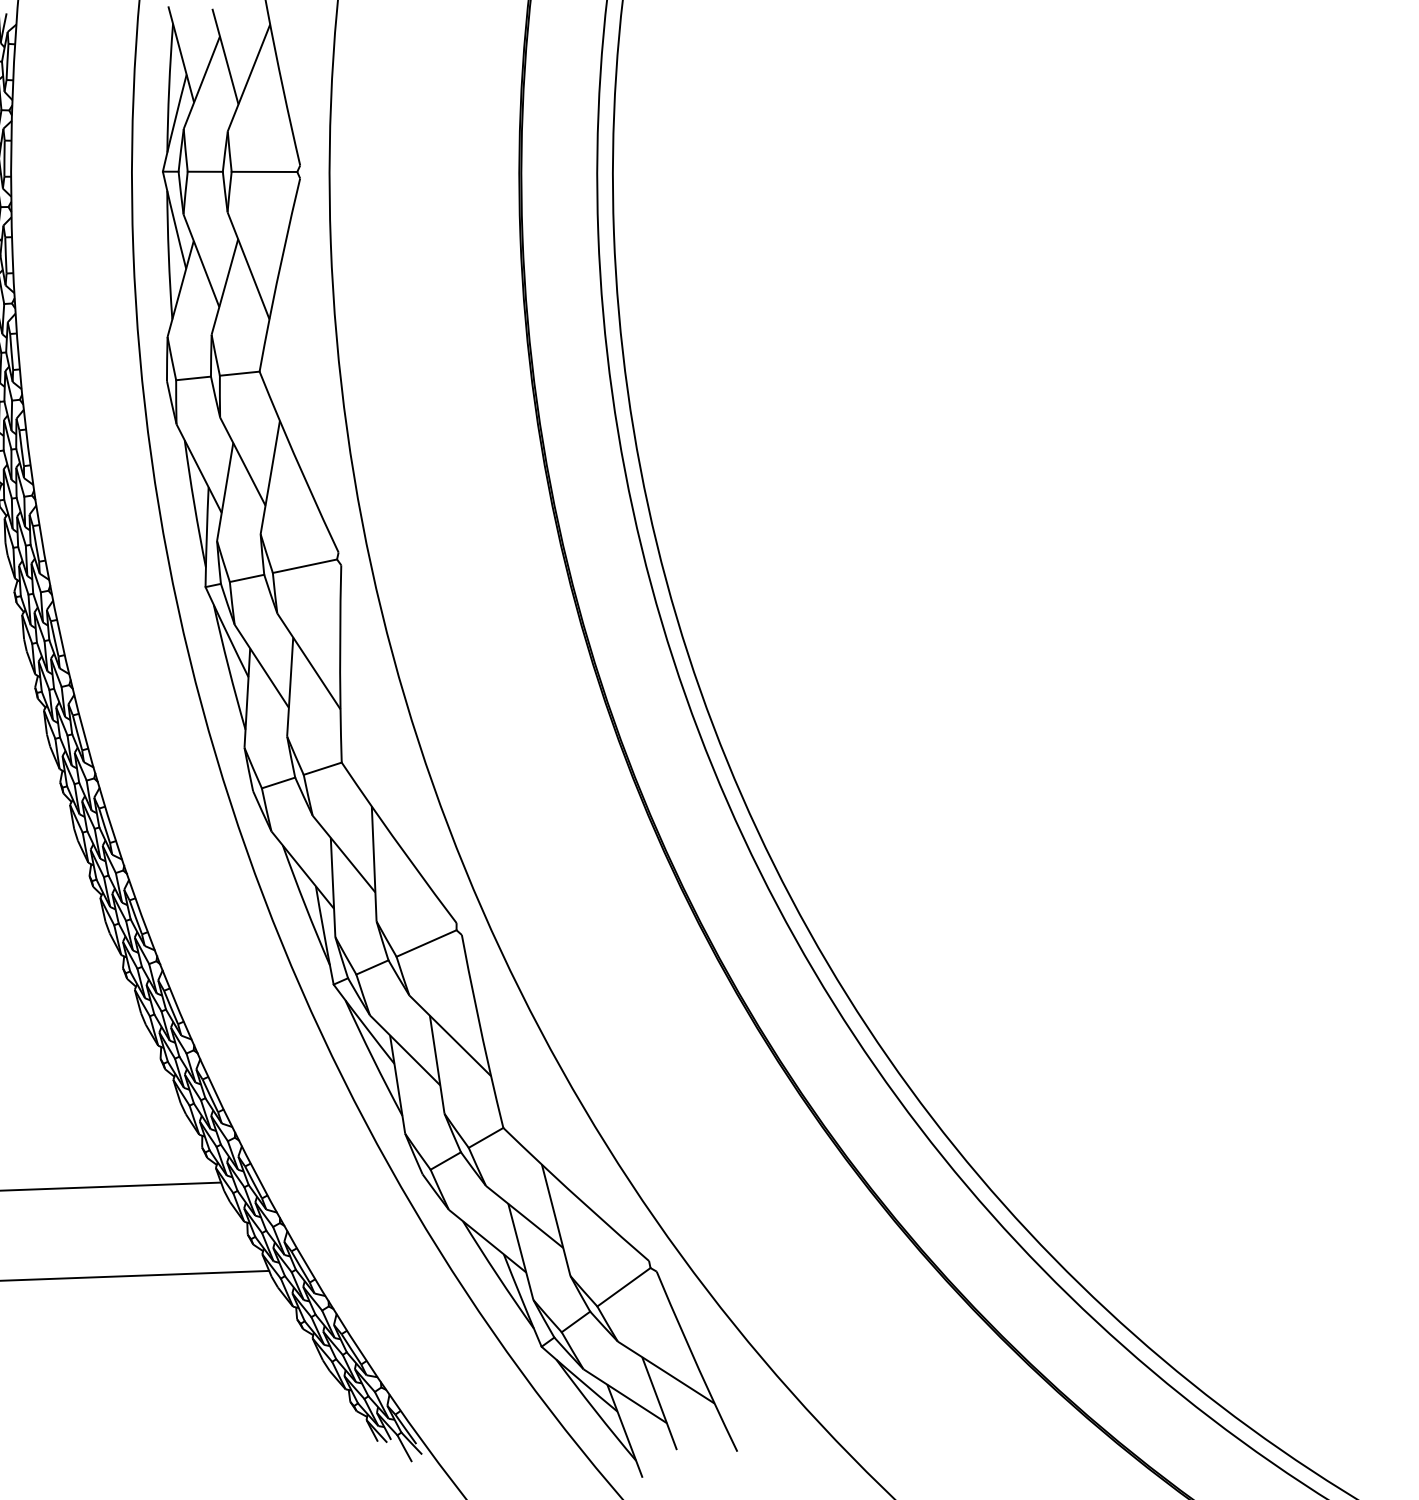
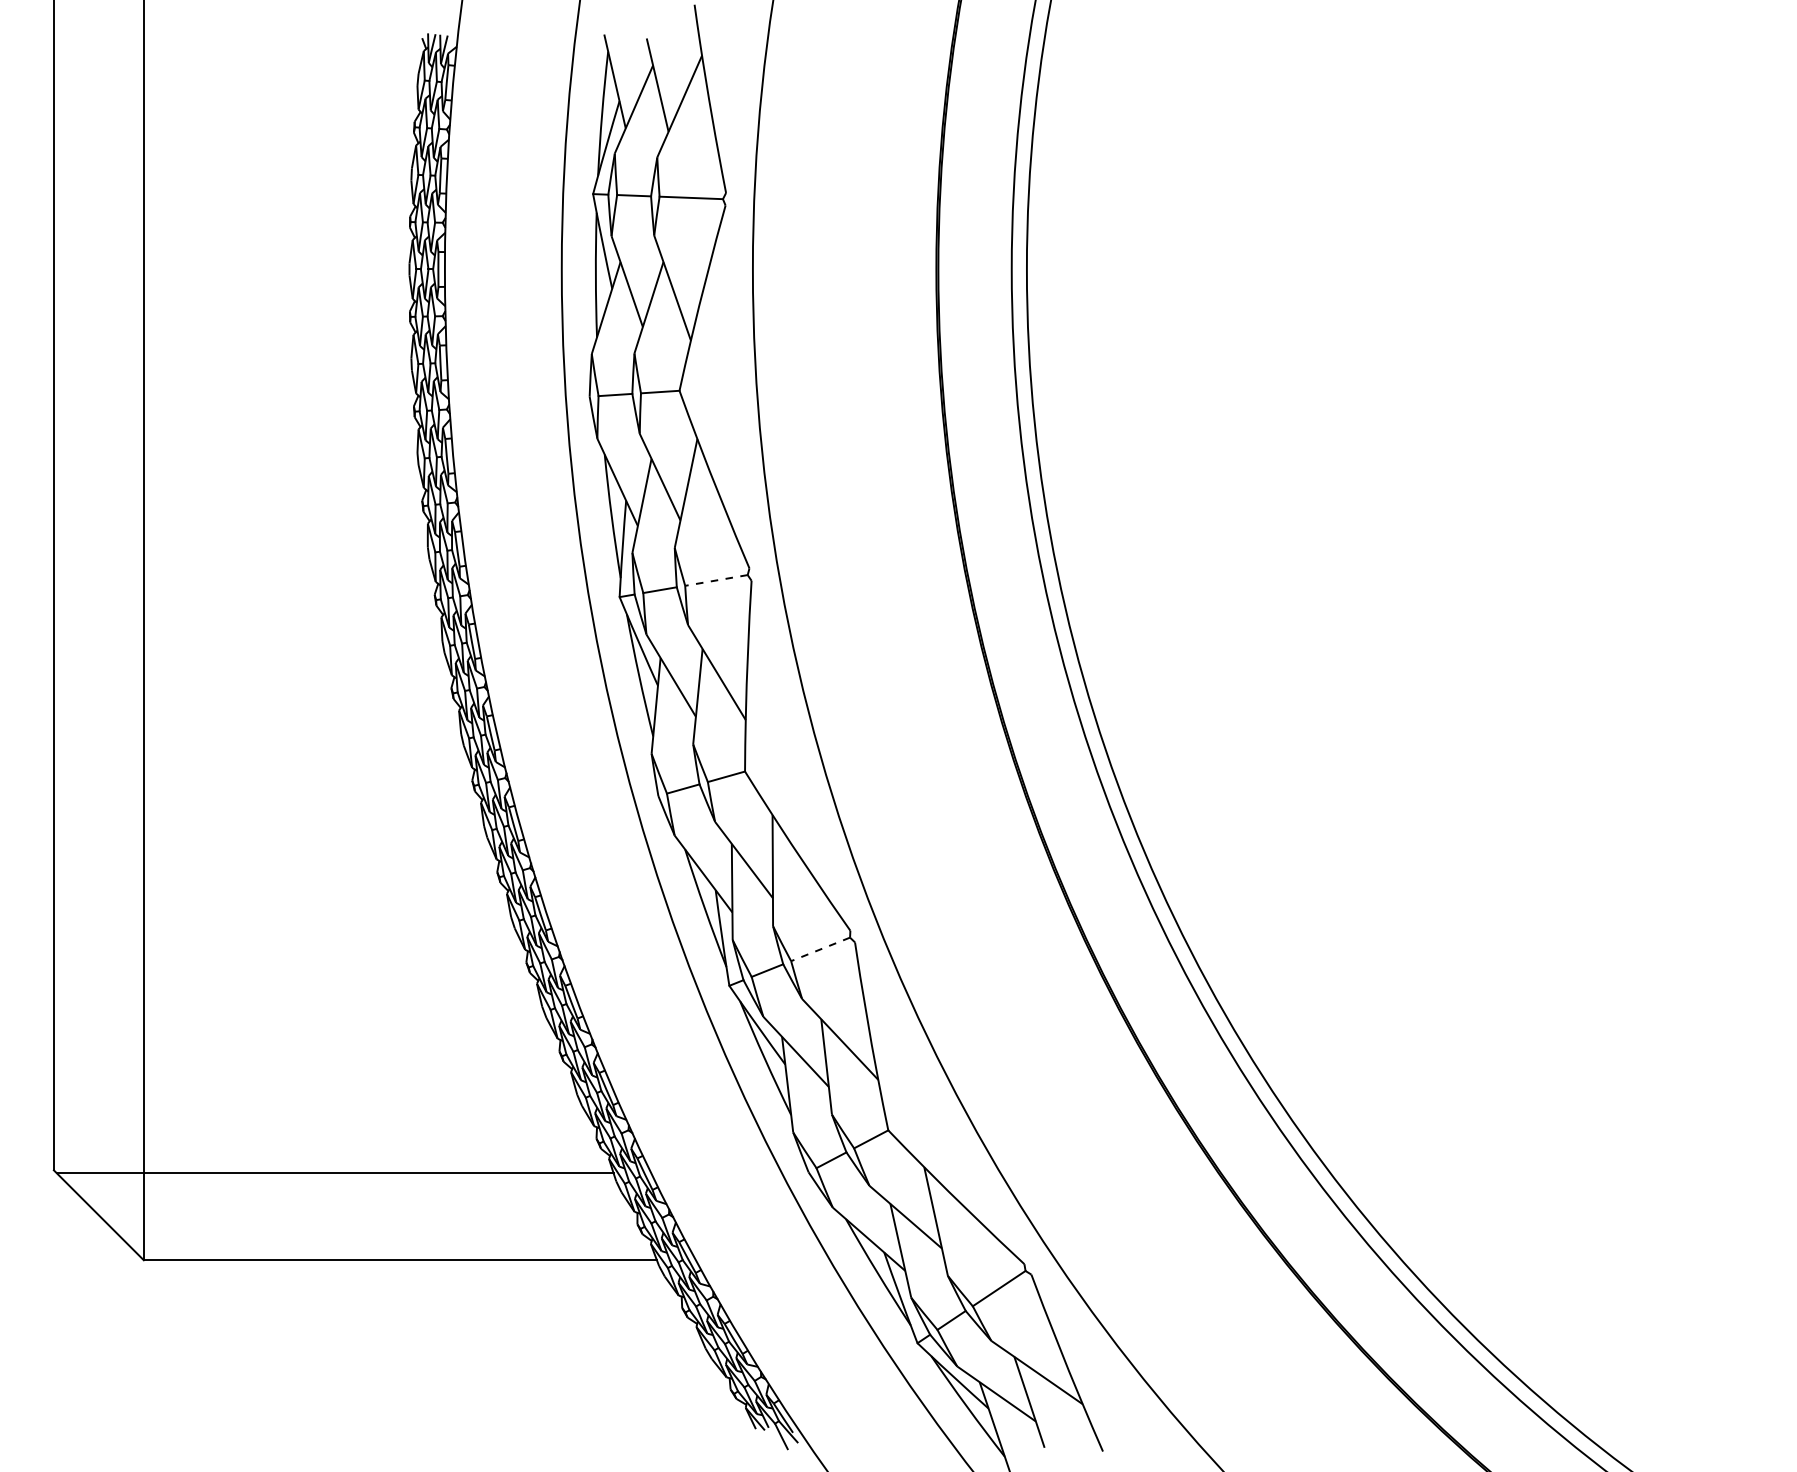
line: (305, 566) -> (716, 580), solid -> dashed
line: (426, 943) -> (820, 949), solid -> dashed

